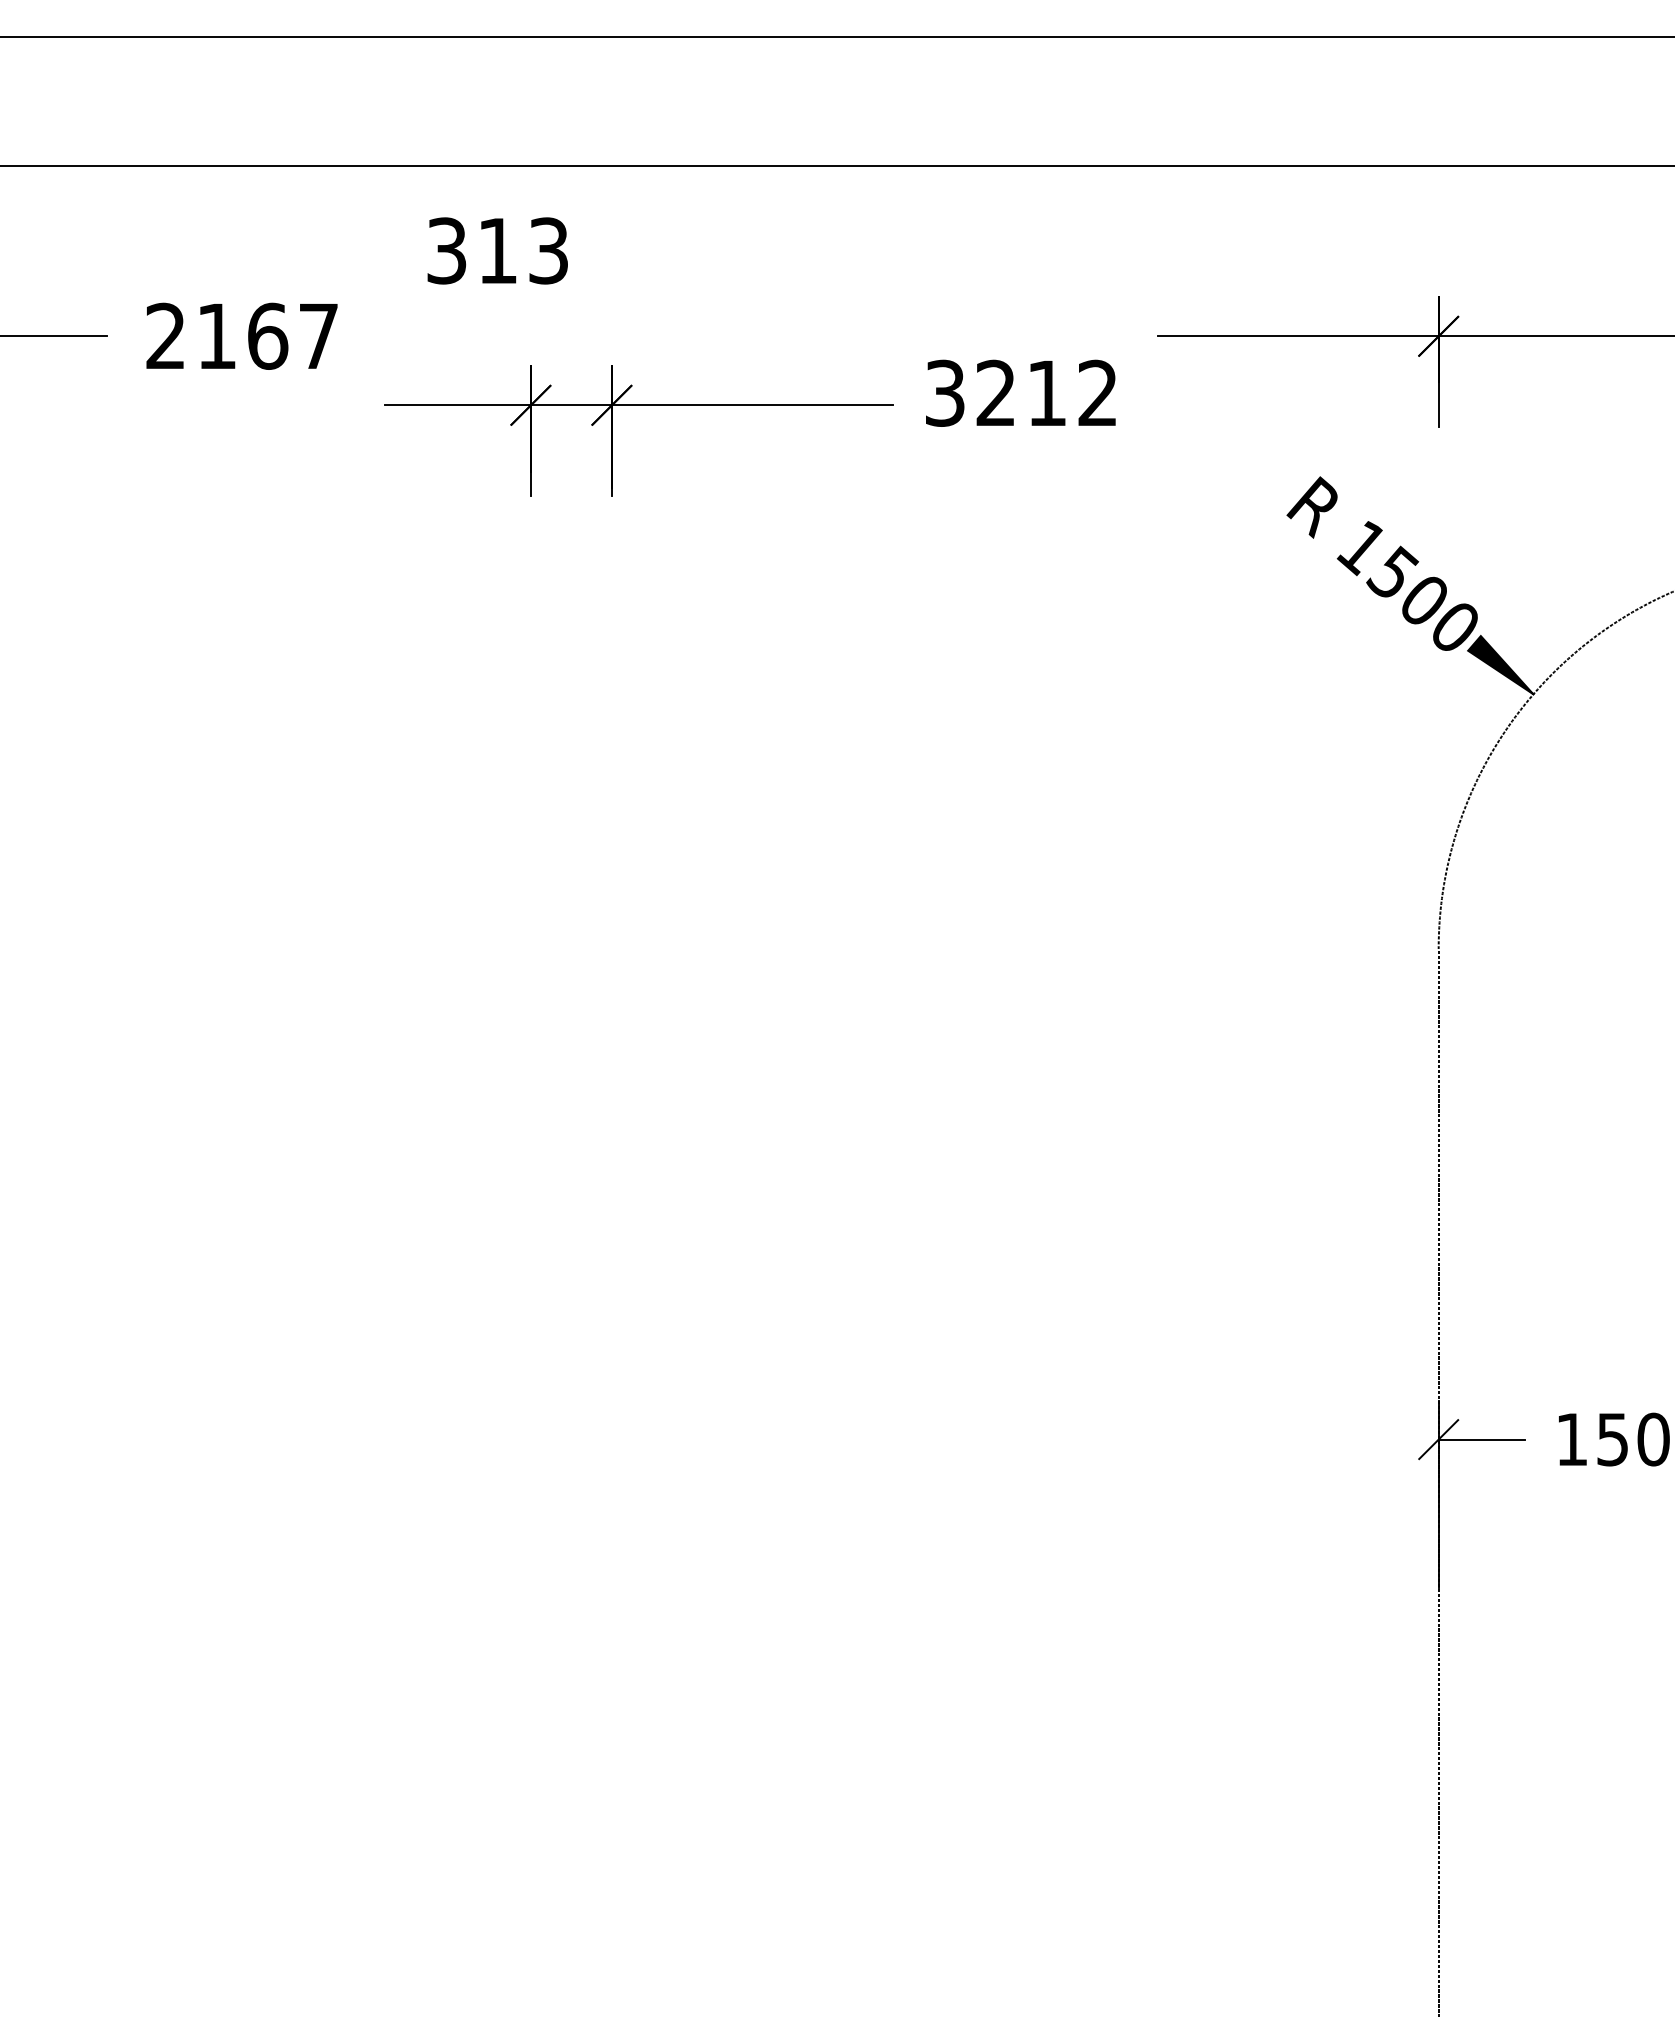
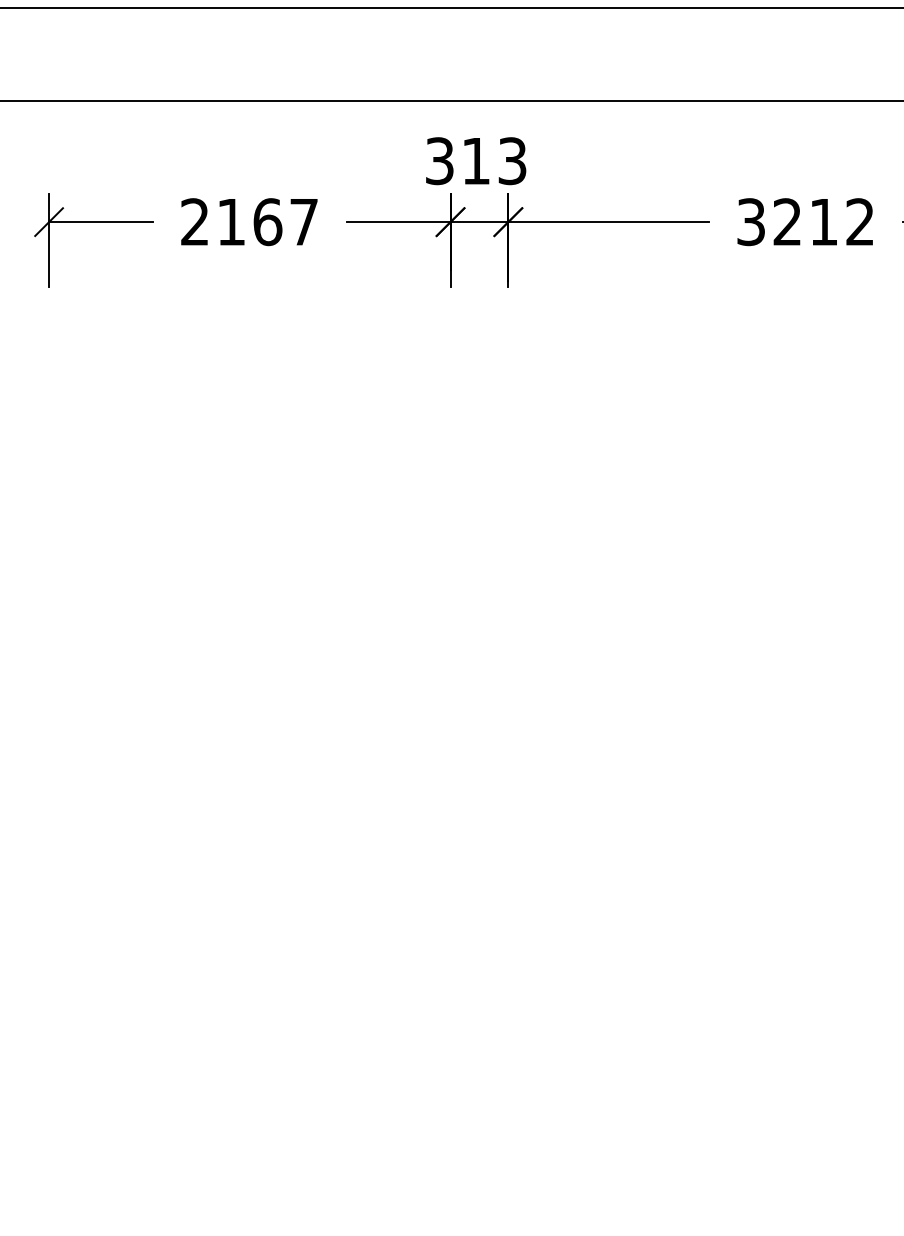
text: (497, 250) -> (475, 160), moved
text: (1020, 392) -> (804, 221), moved
part: (638, 405) -> (527, 222), moved

